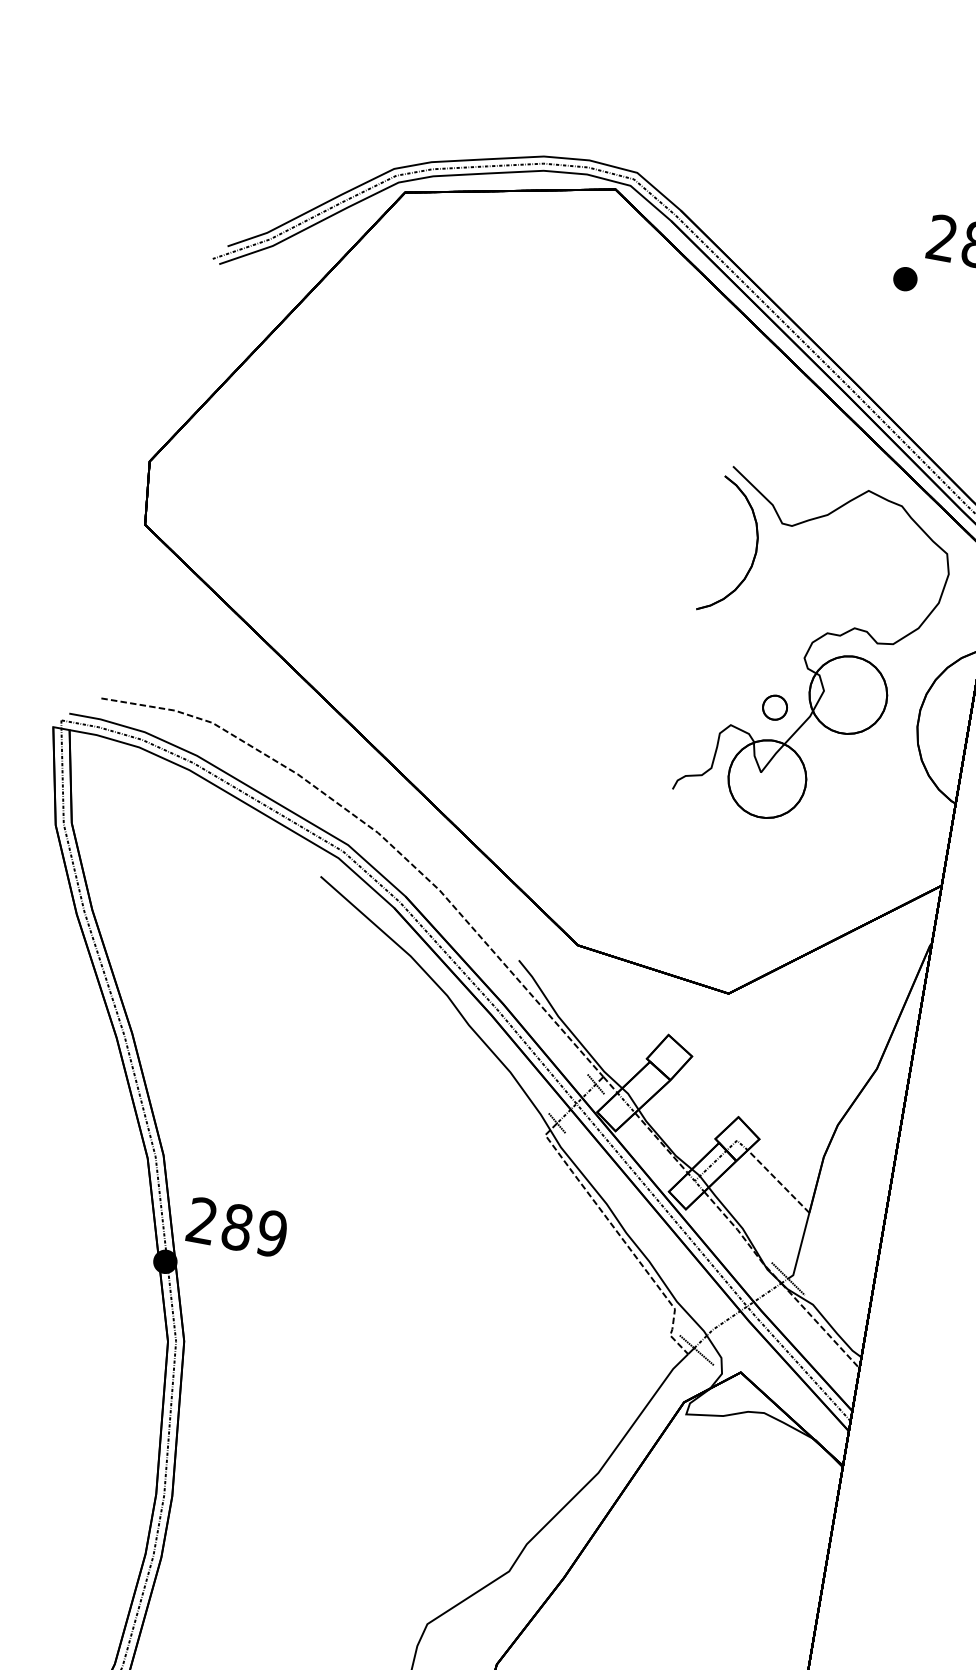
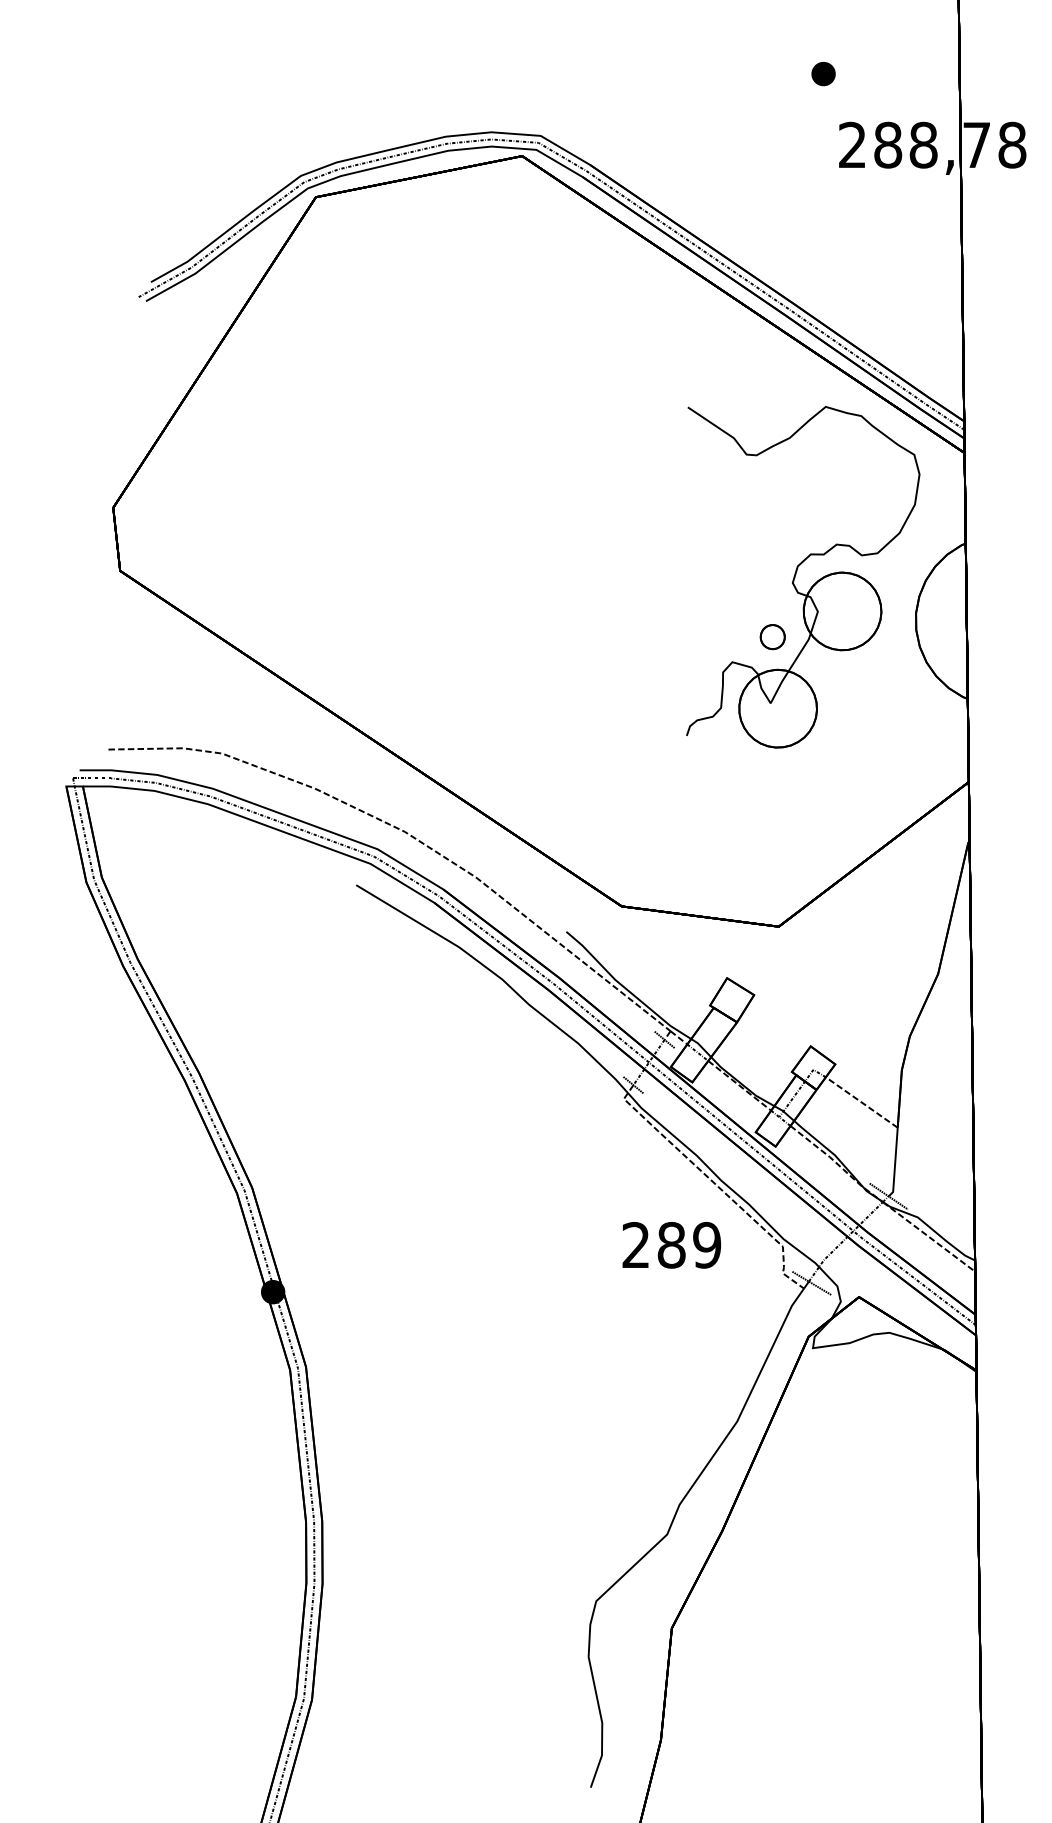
part: (905, 279) -> (823, 74), moved
part: (755, 546) -> (724, 482), removed
text: (237, 1227) -> (671, 1245), moved

